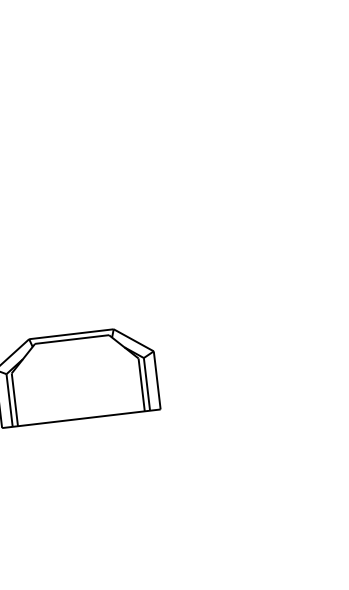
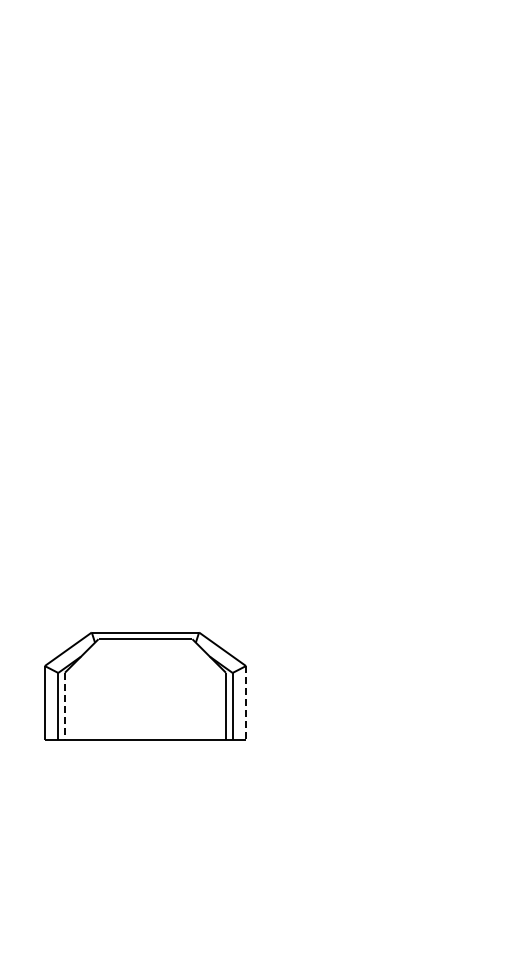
line: (157, 380) -> (246, 702), solid -> dashed
line: (14, 400) -> (64, 706), solid -> dashed

